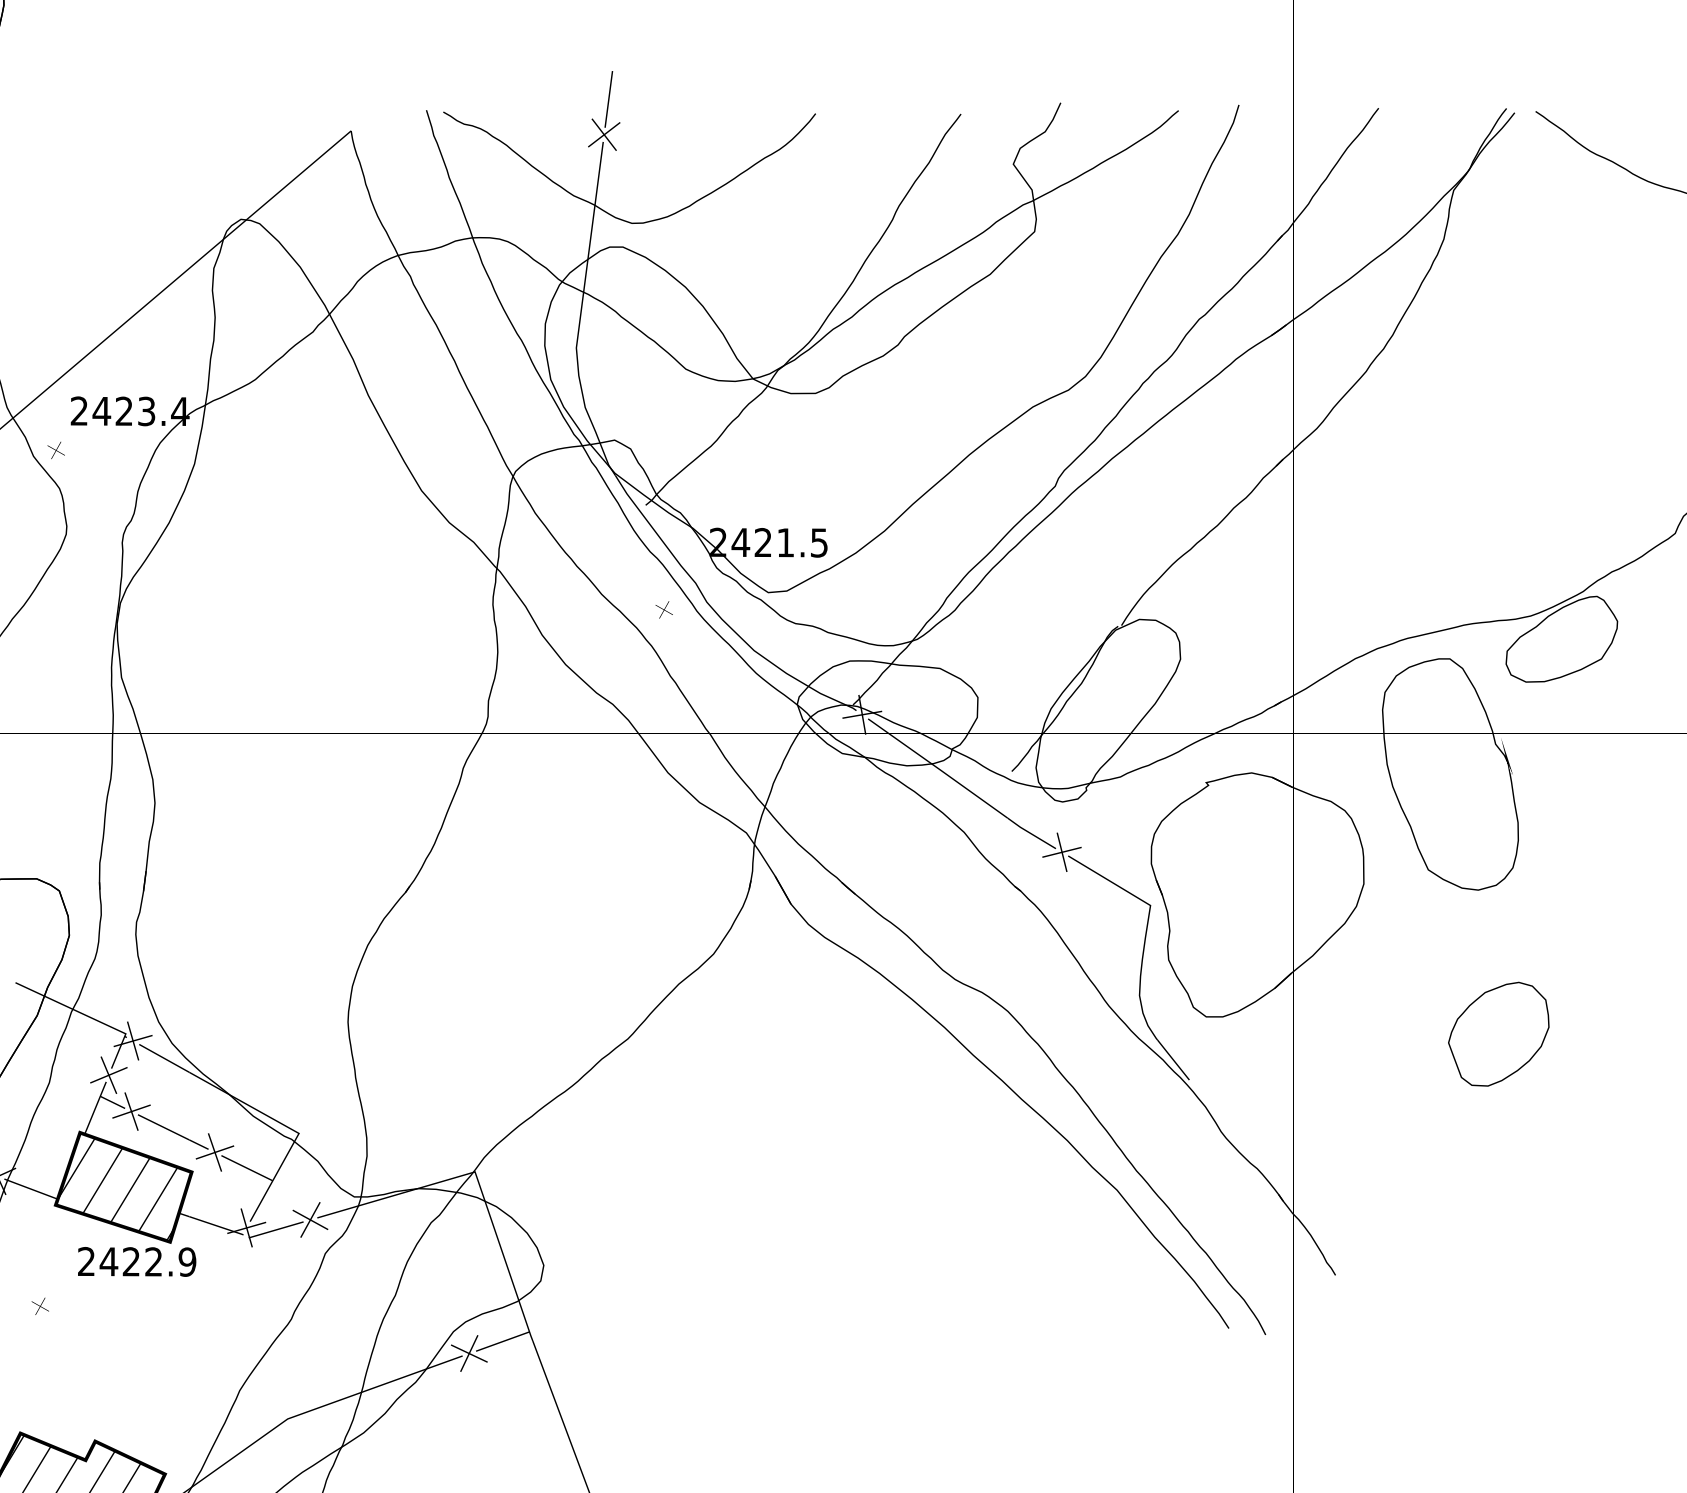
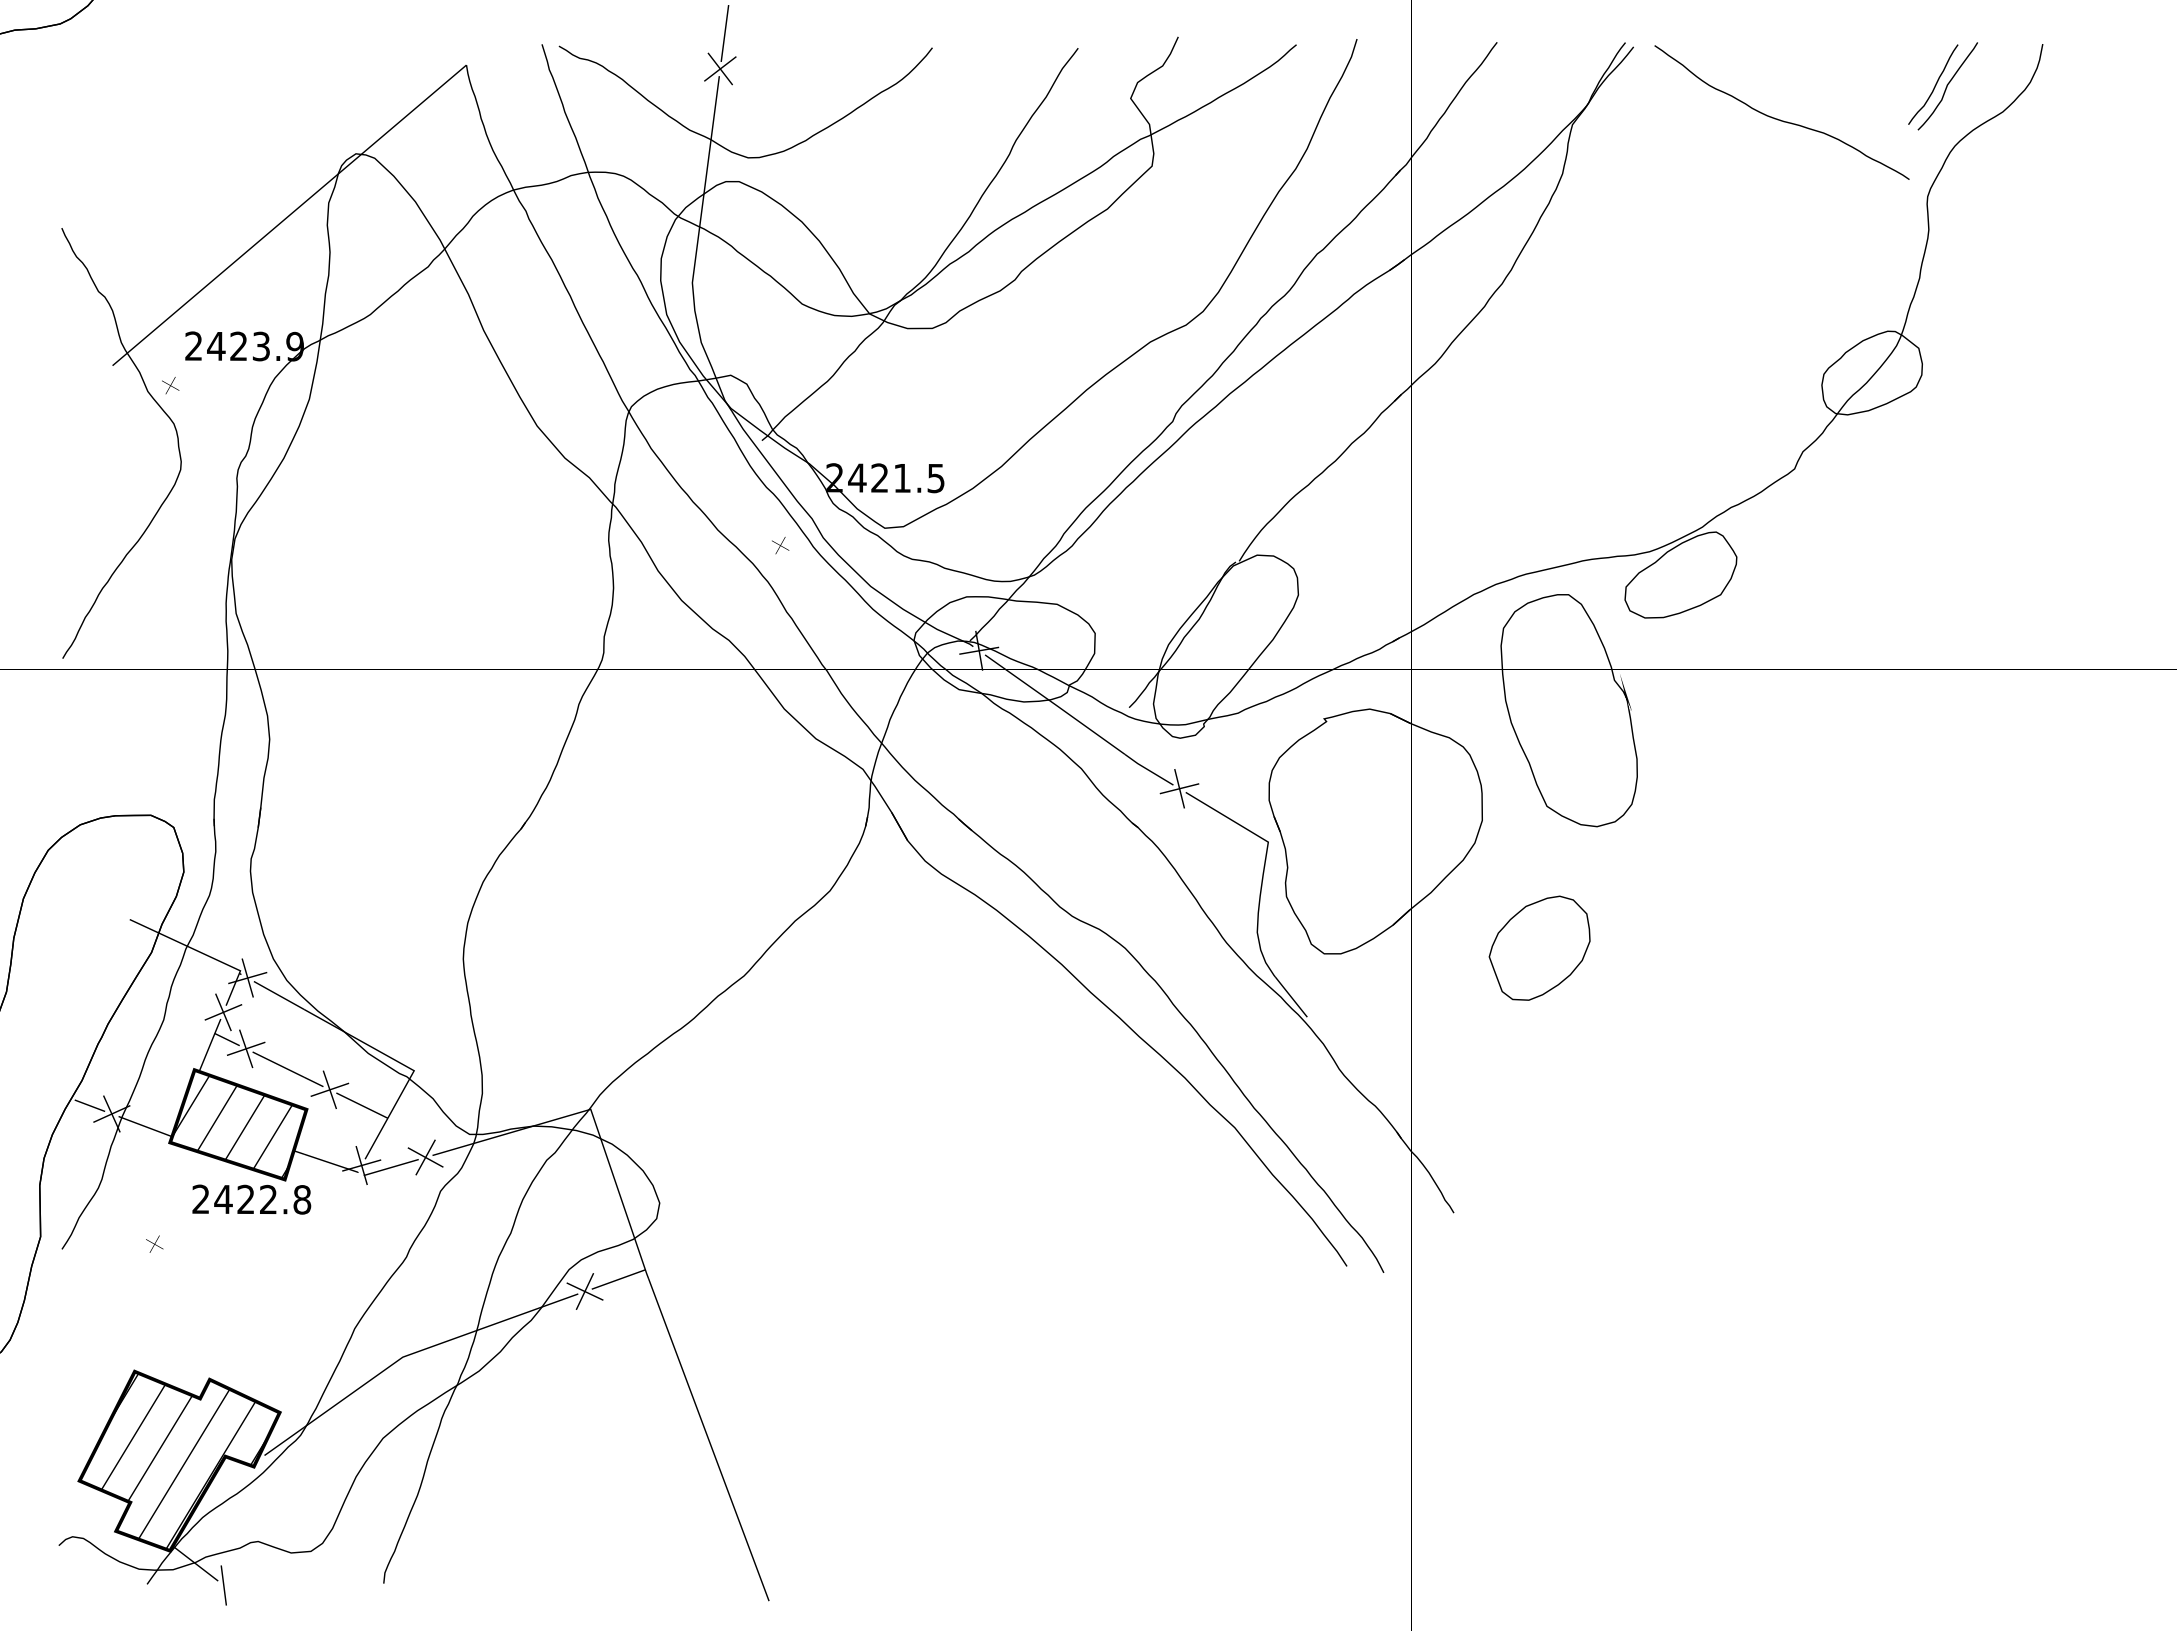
text: (179, 411) -> (294, 346), 2423.4 -> 2423.9
part: (1498, 1033) -> (1539, 947), moved
text: (187, 1261) -> (302, 1199), 2422.9 -> 2422.8

